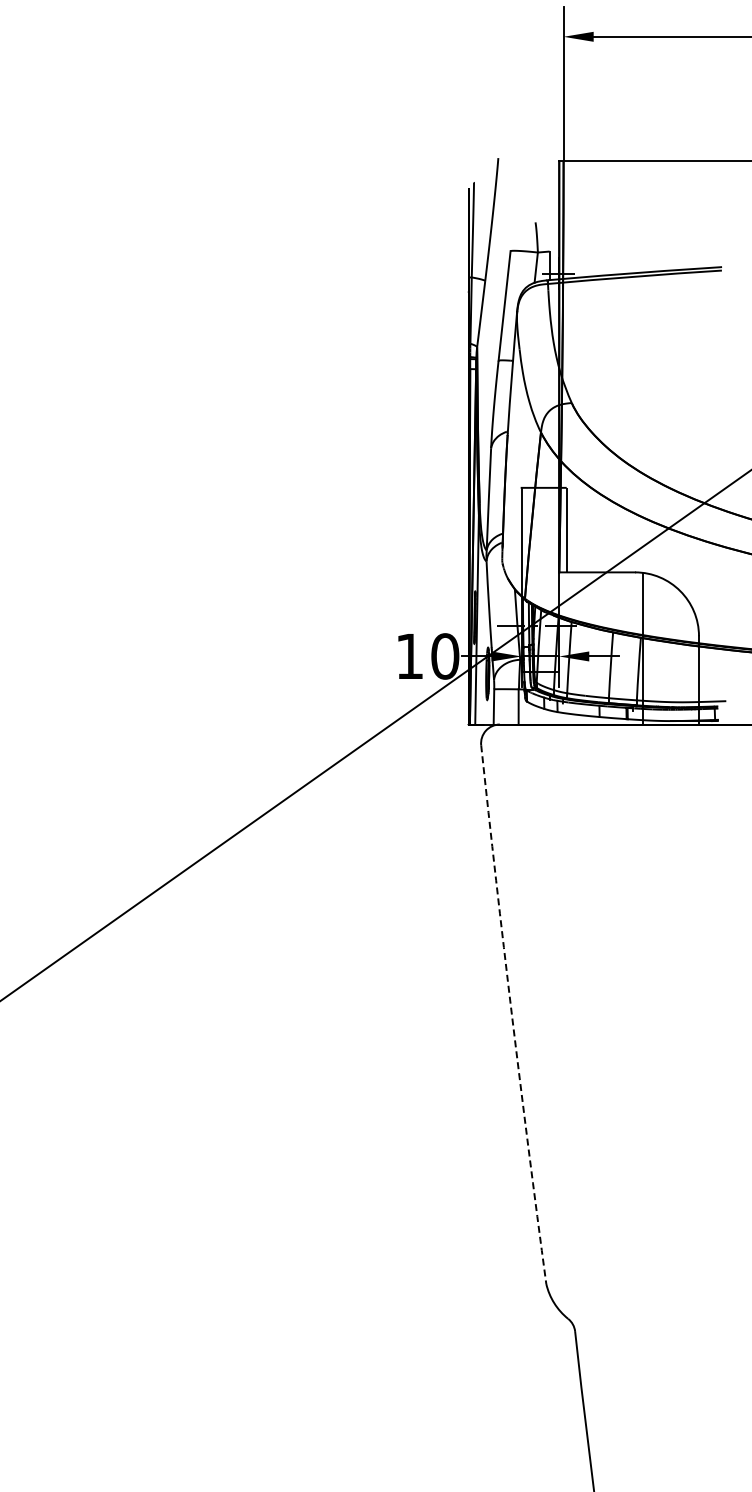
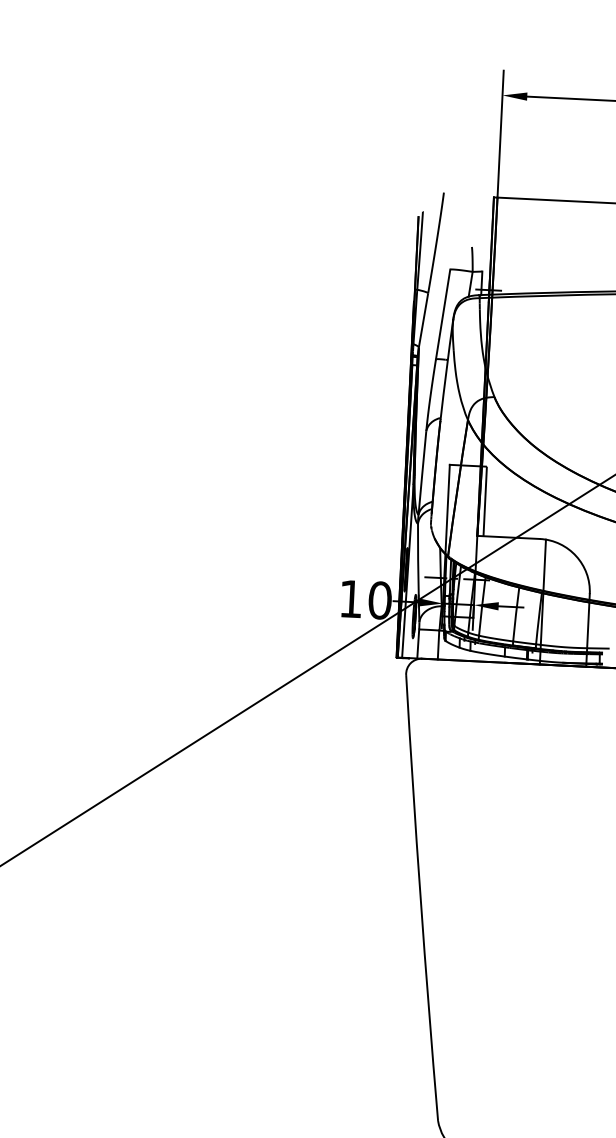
arc: (511, 1014) -> (420, 897), dashed -> solid

